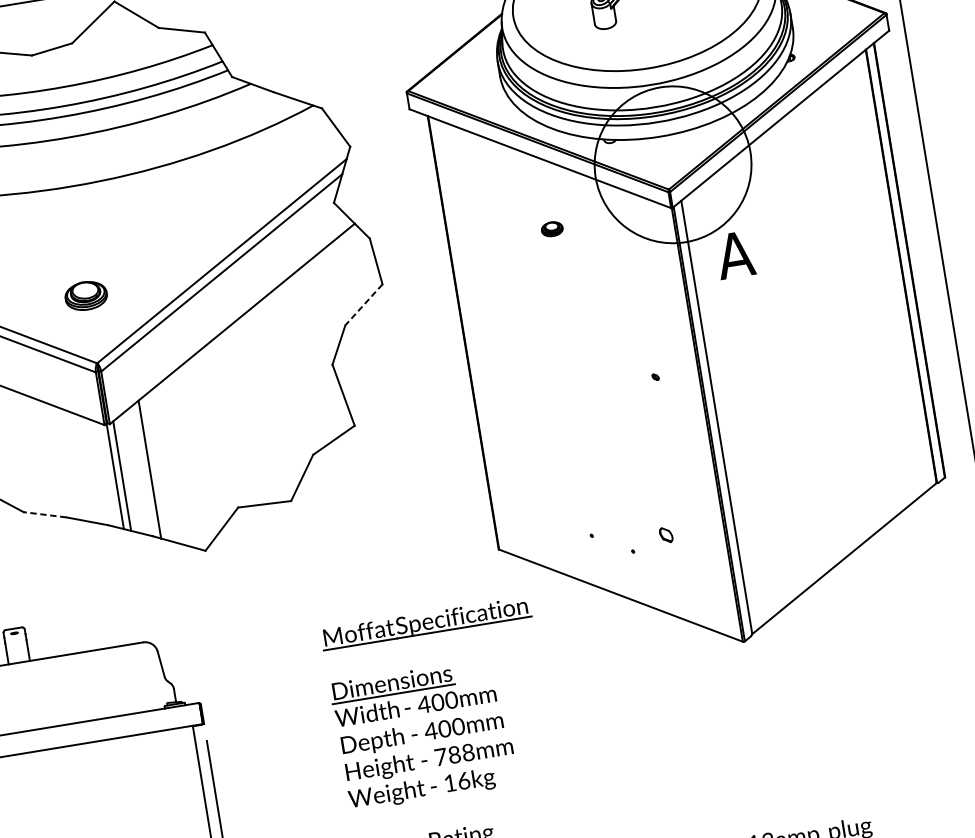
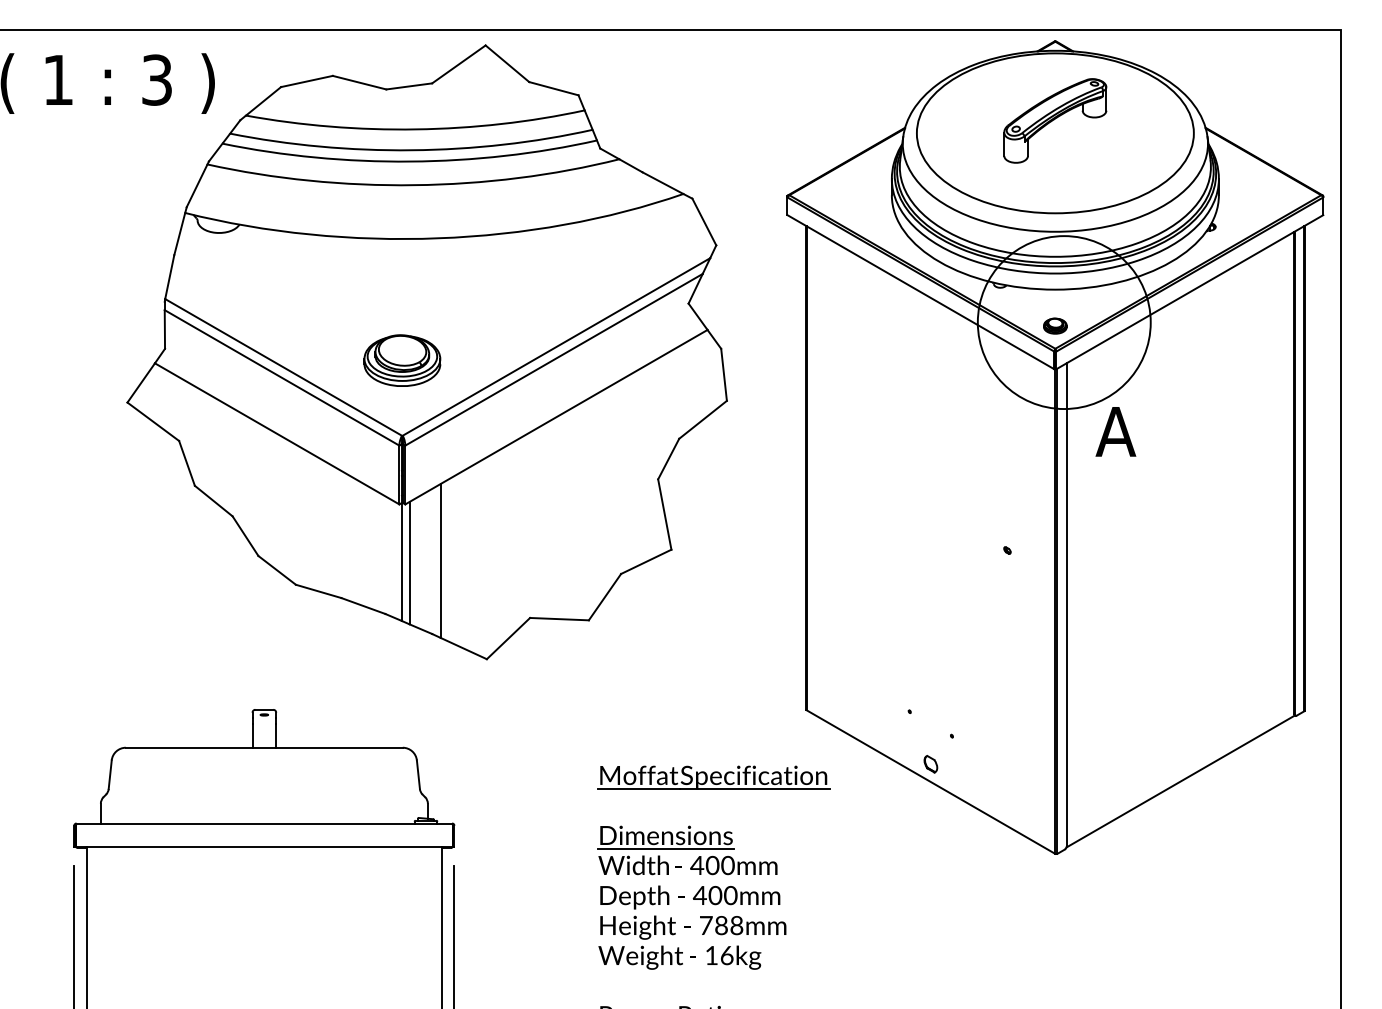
part: (552, 228) -> (1055, 325), moved
part: (86, 295) -> (402, 360), size x1.67
line: (363, 305) -> (702, 420), dashed -> solid
line: (44, 514) -> (318, 591), dashed -> solid
part: (665, 535) -> (930, 764), moved

